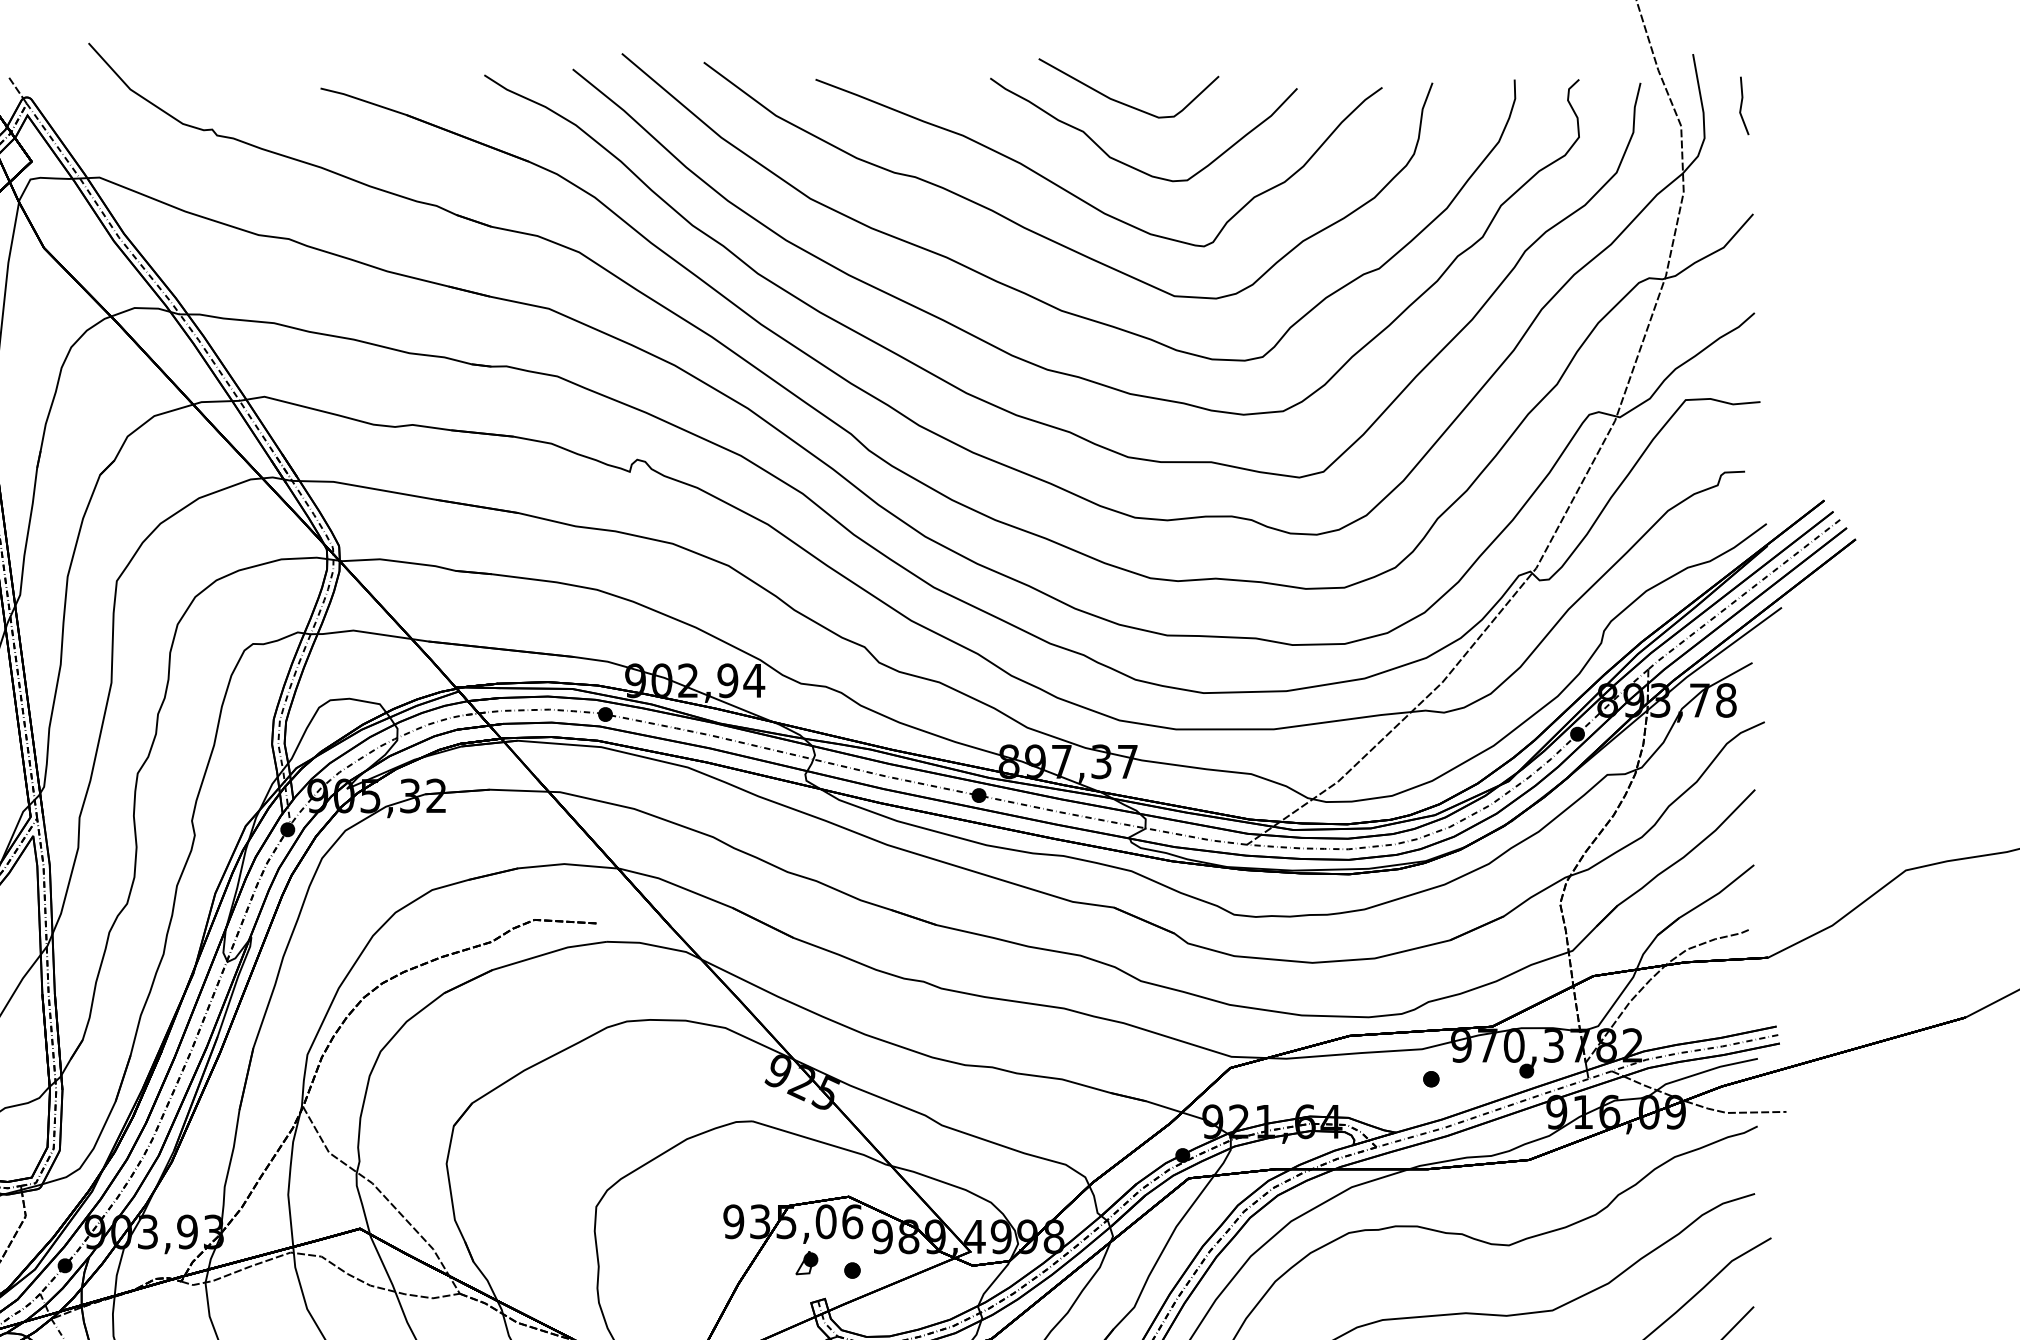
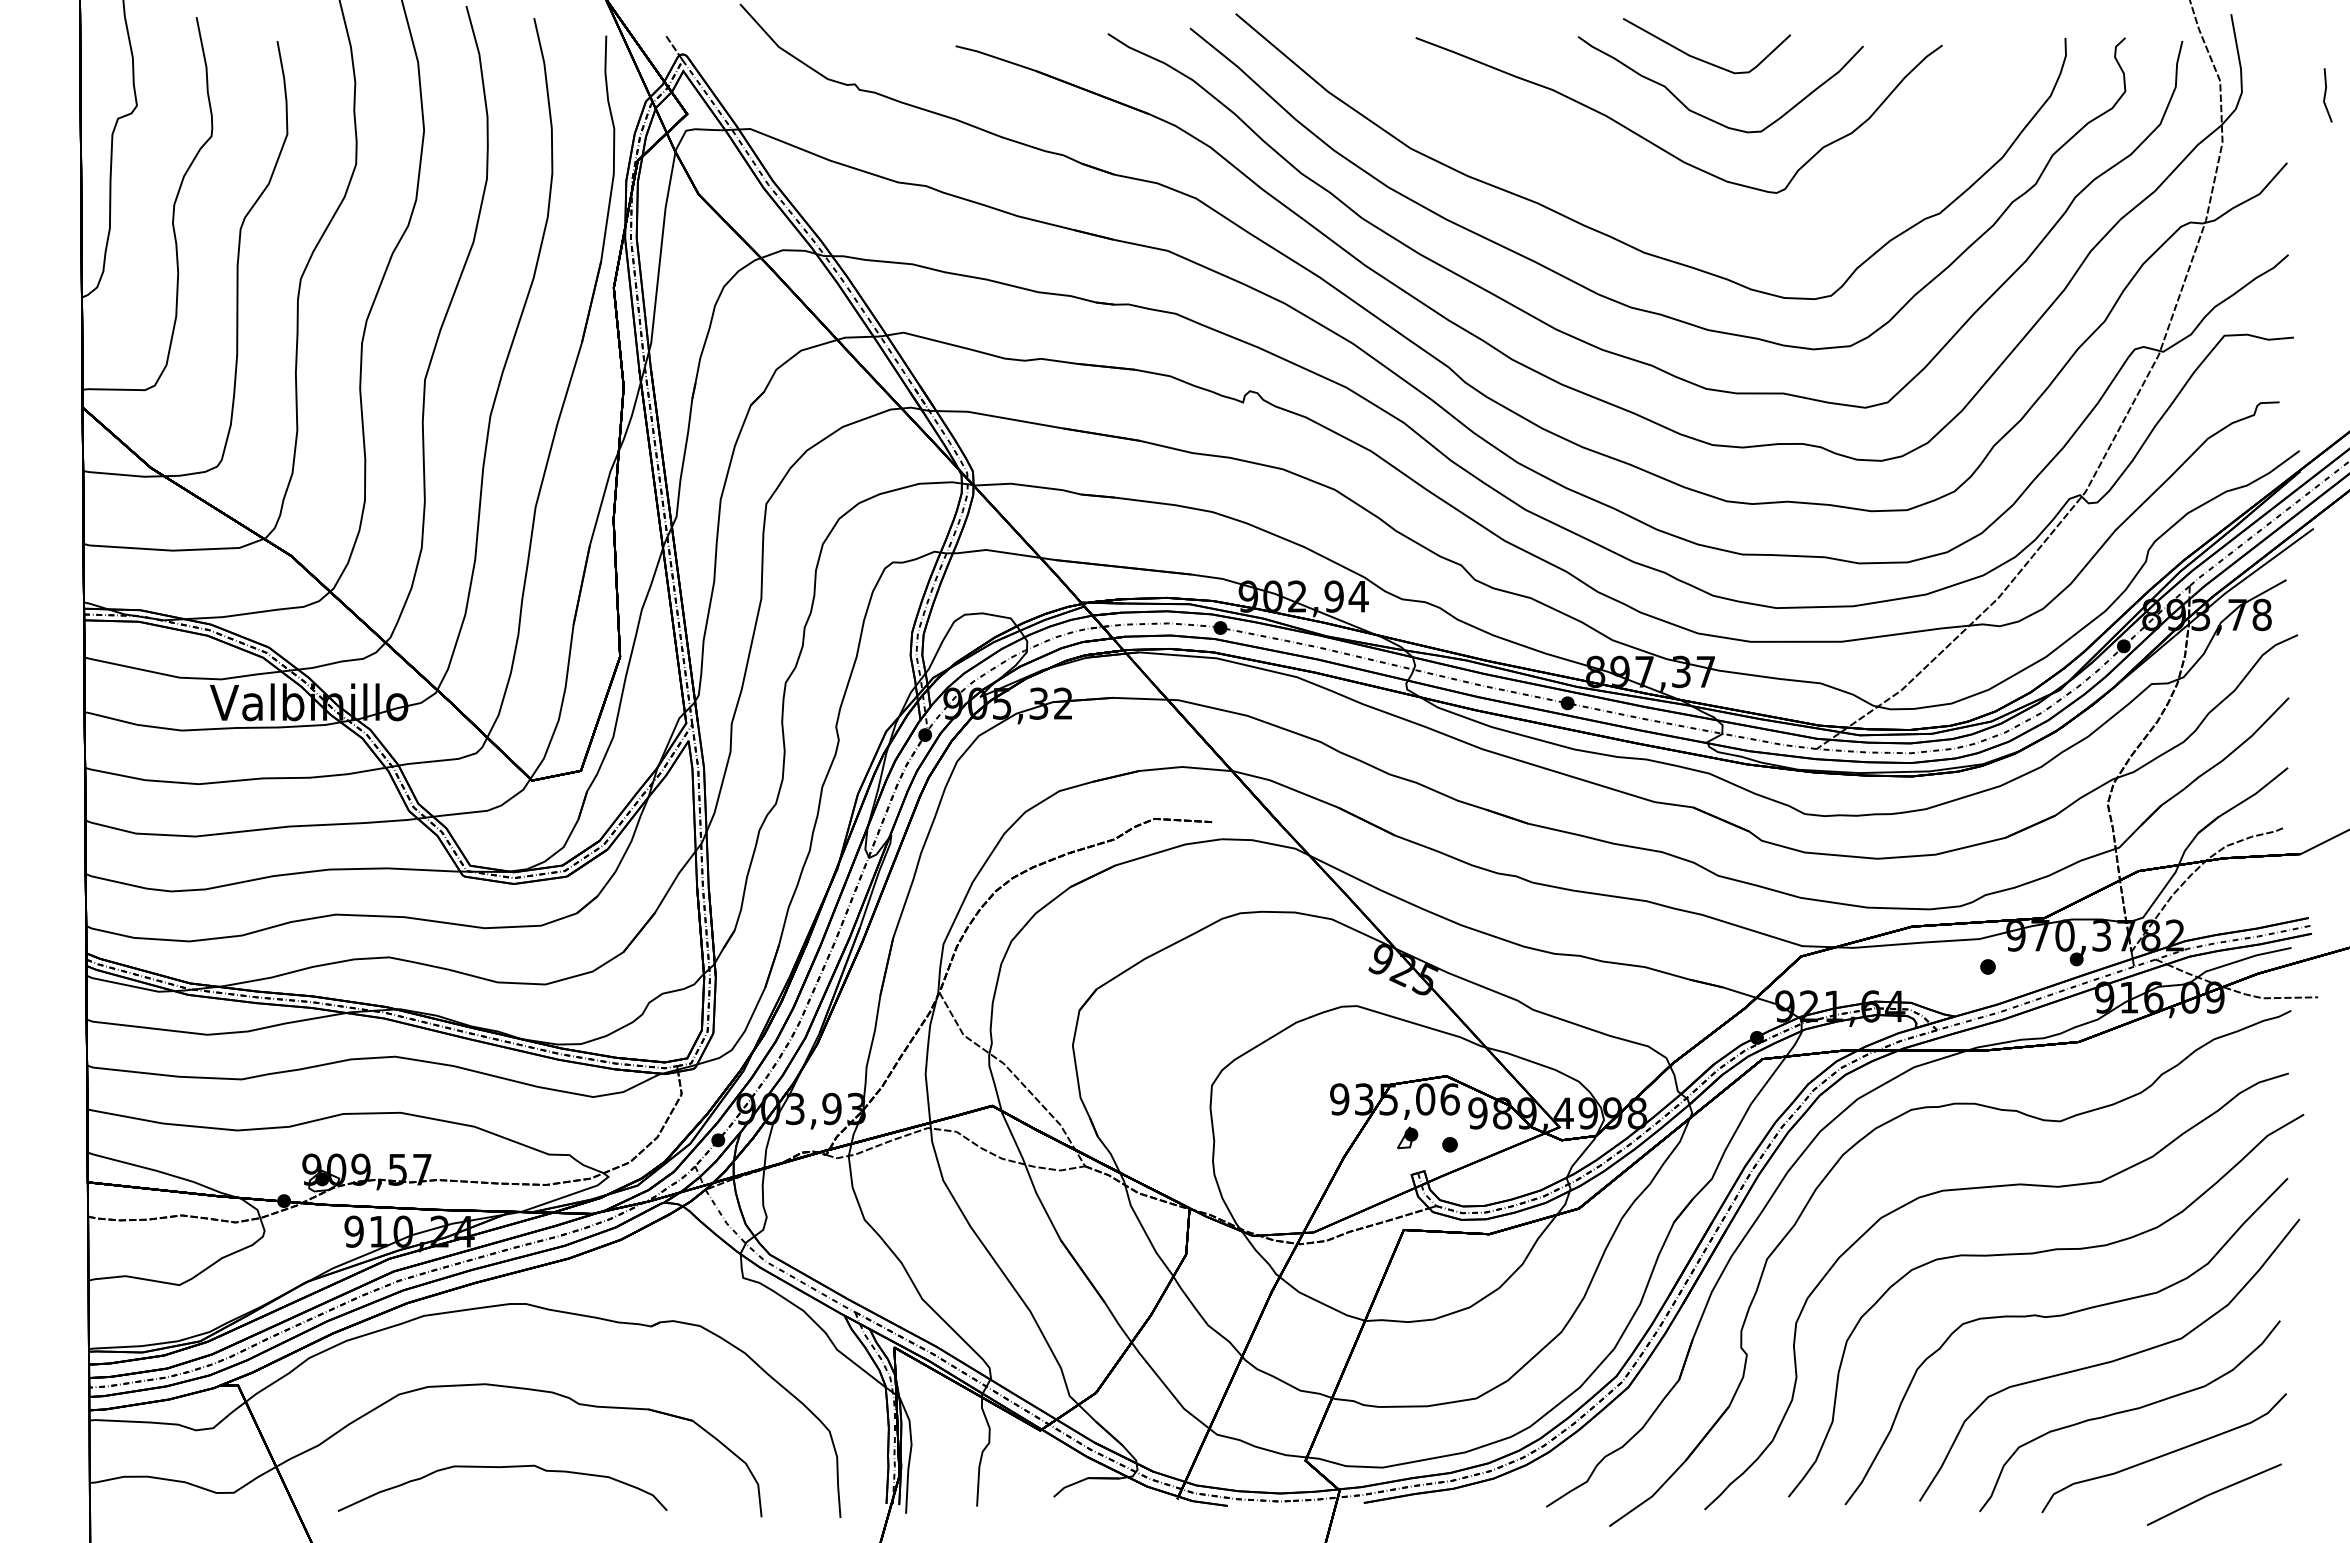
line: (1741, 106) -> (2325, 95), moved
curve: (1043, 235) -> (1627, 182), removed

